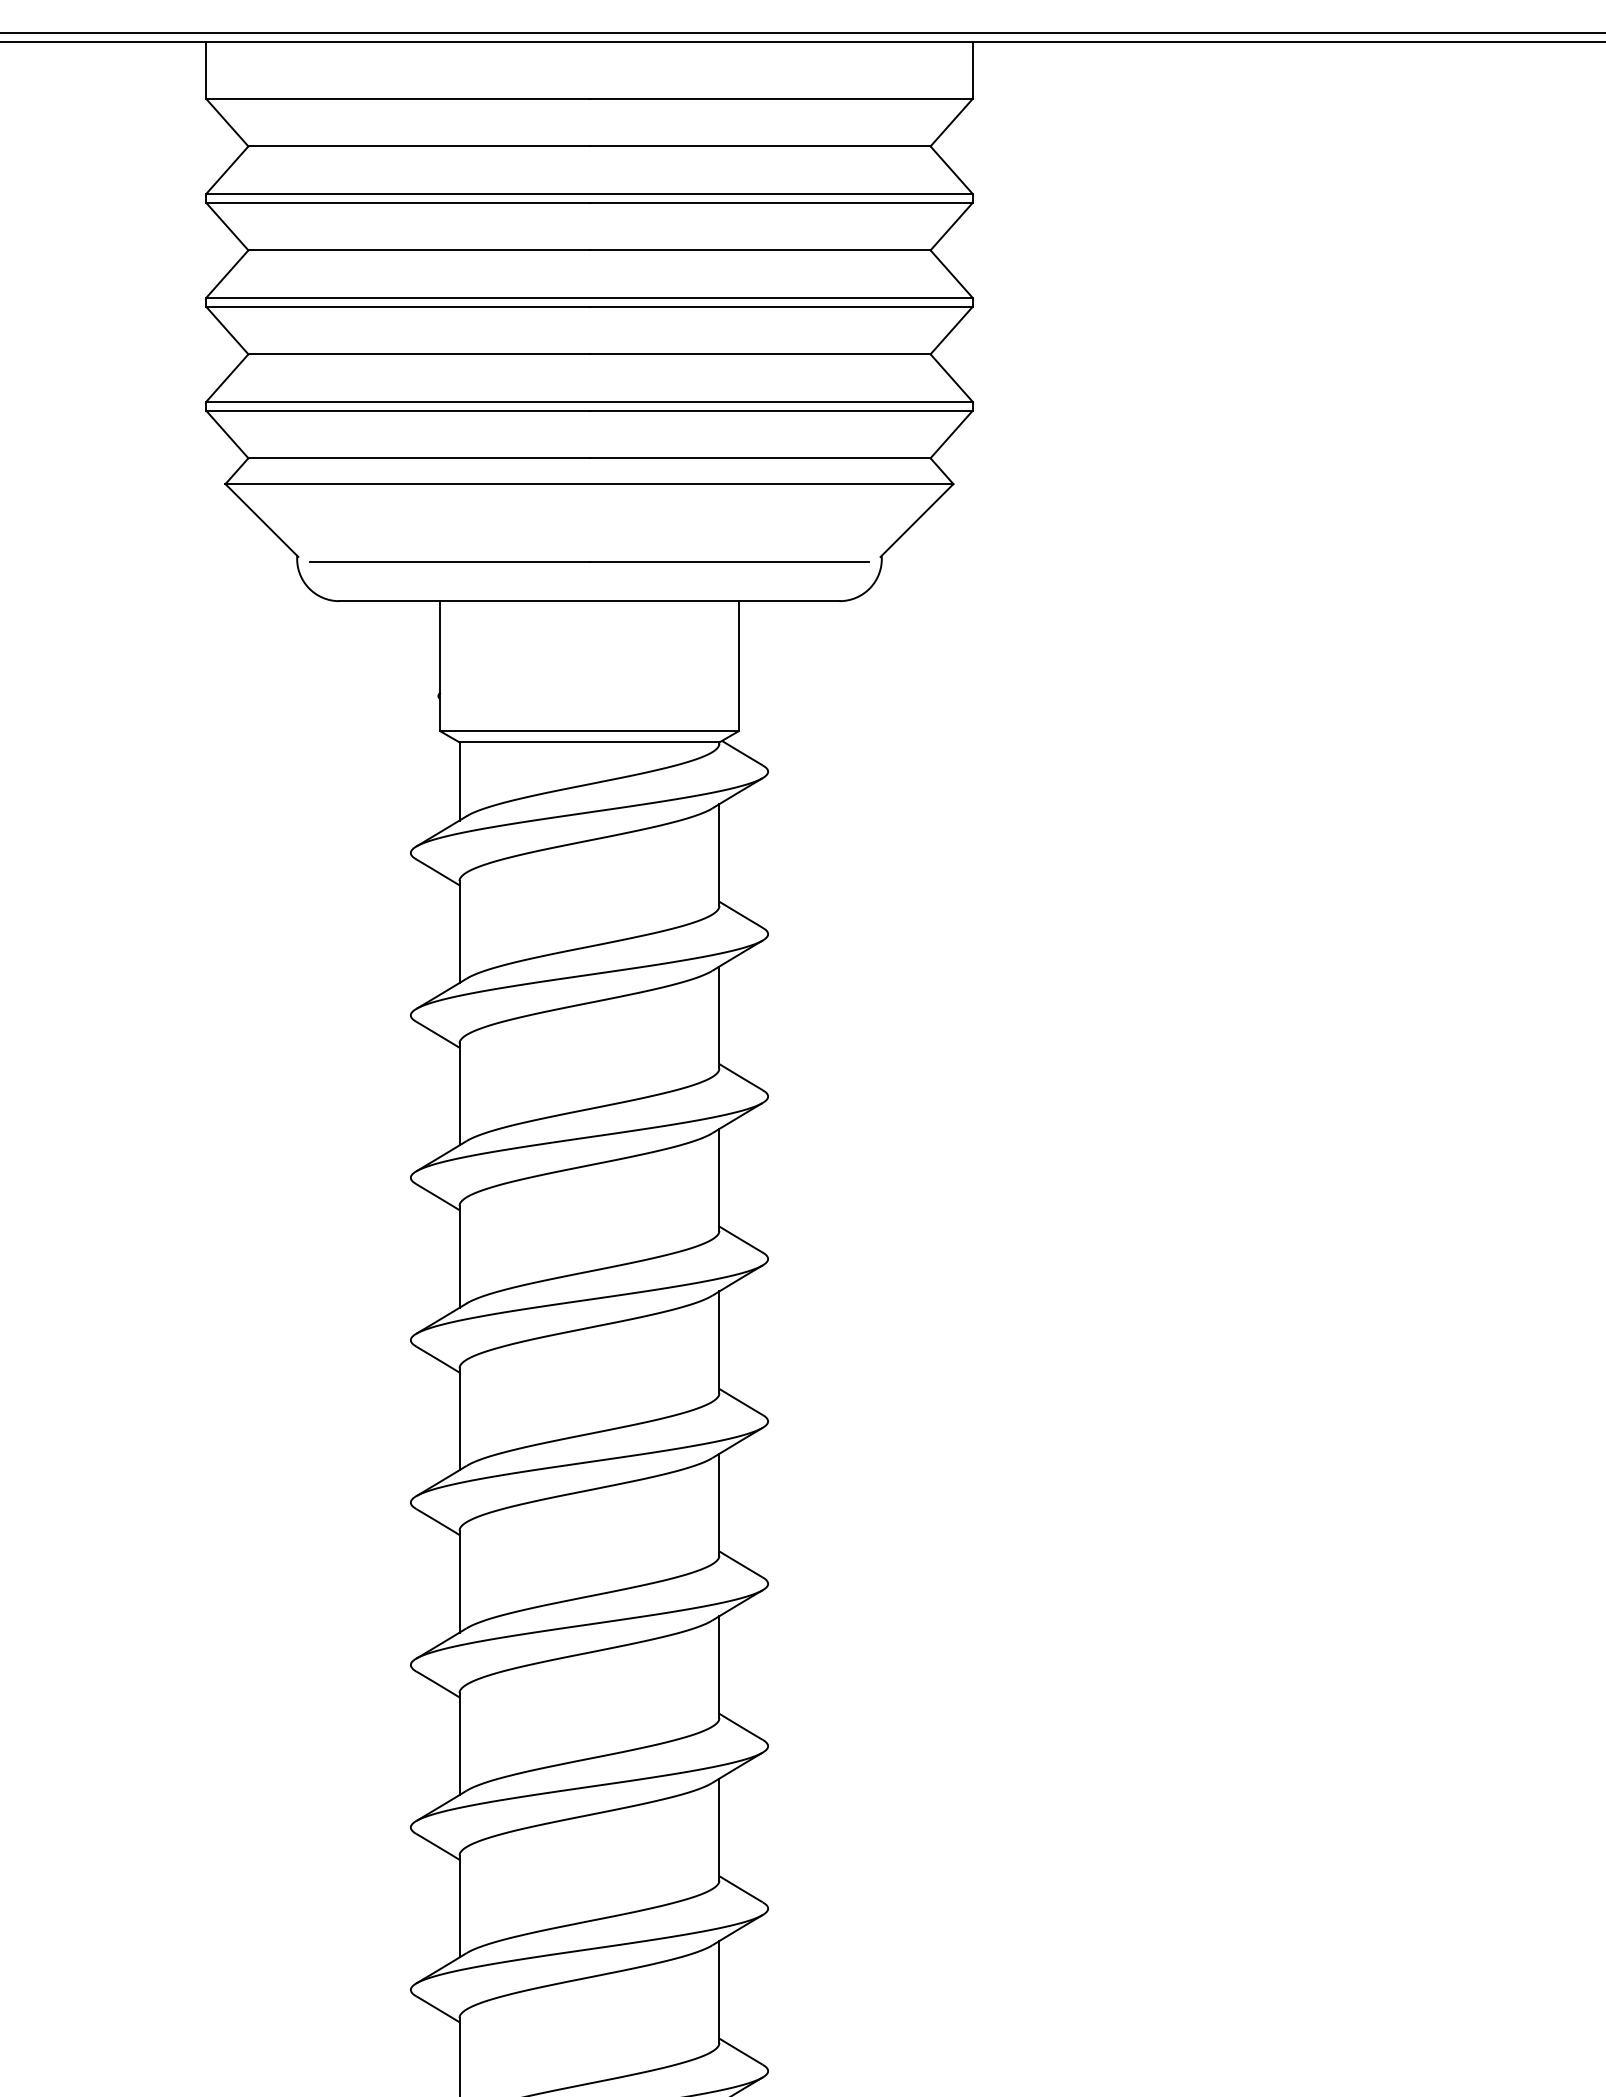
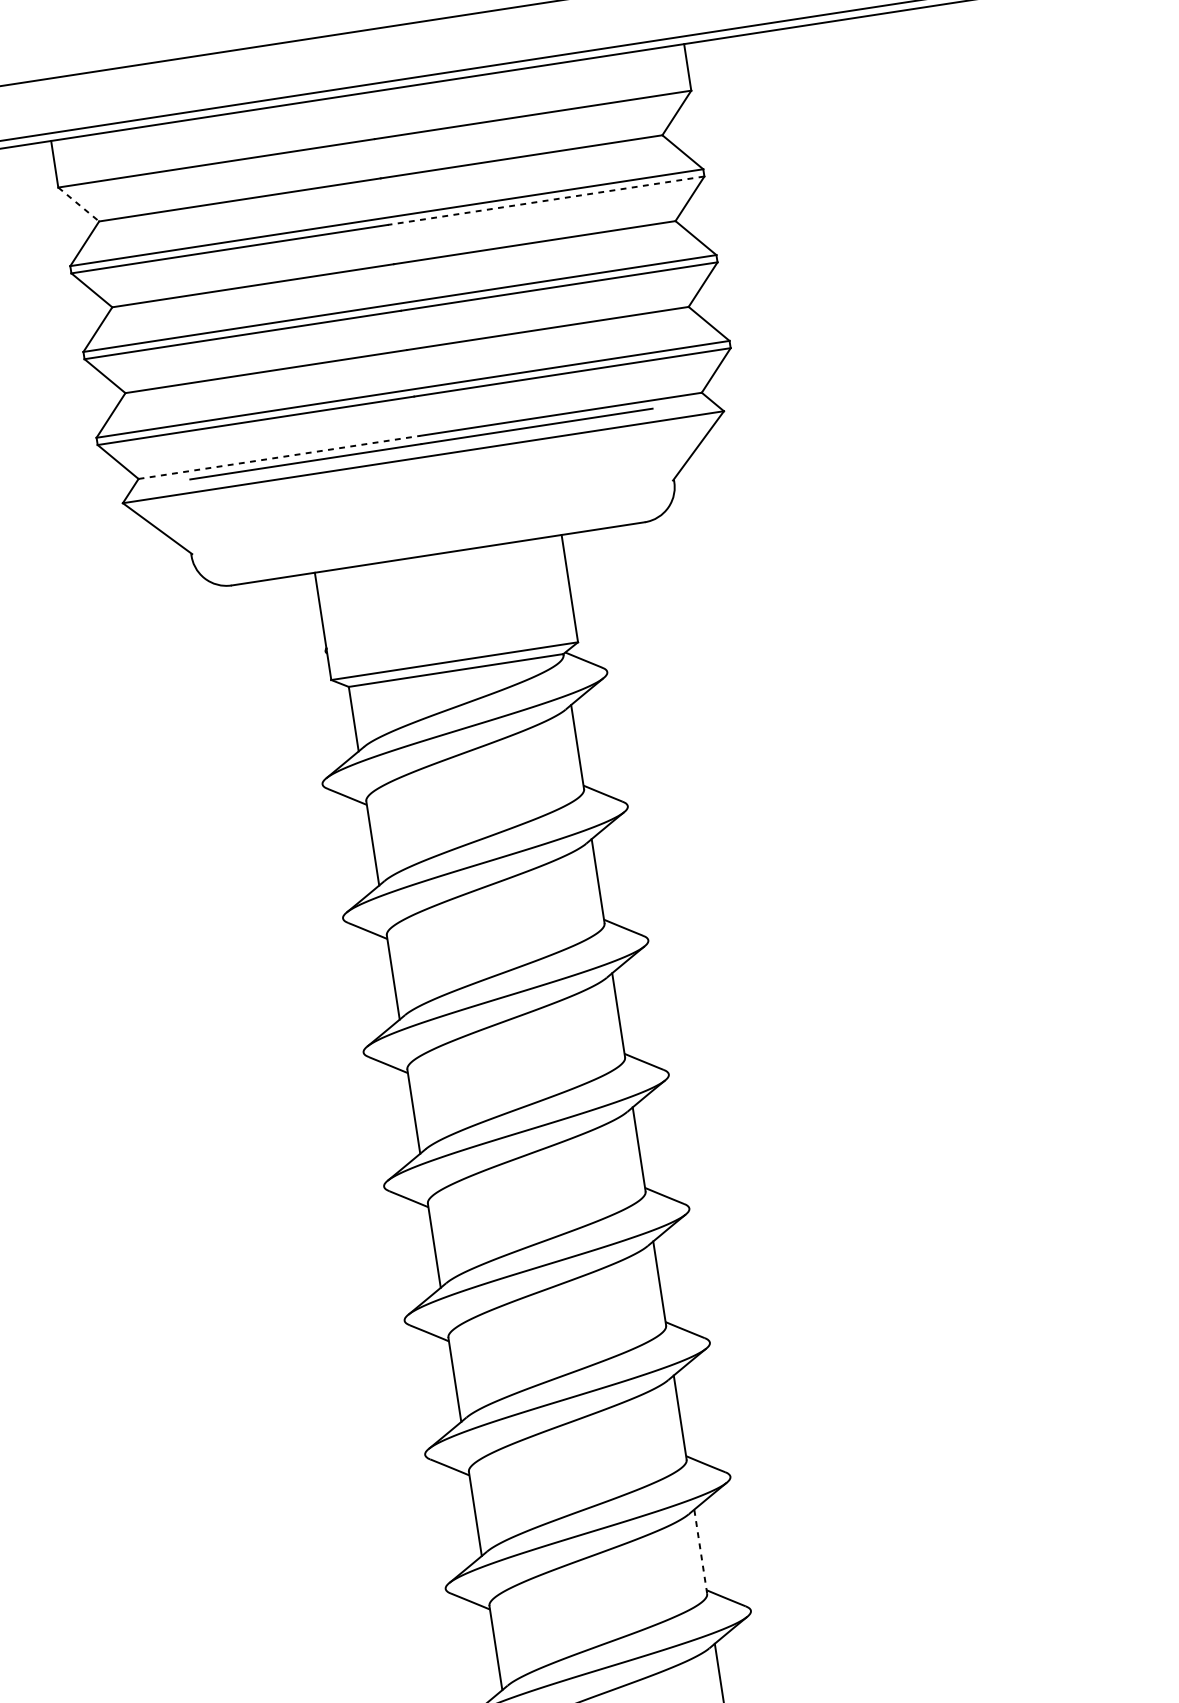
line: (227, 122) -> (78, 204), solid -> dashed
line: (781, 202) -> (546, 200), solid -> dashed
line: (418, 458) -> (279, 457), solid -> dashed
line: (589, 561) -> (421, 443), moved
line: (719, 1829) -> (700, 1551), solid -> dashed

